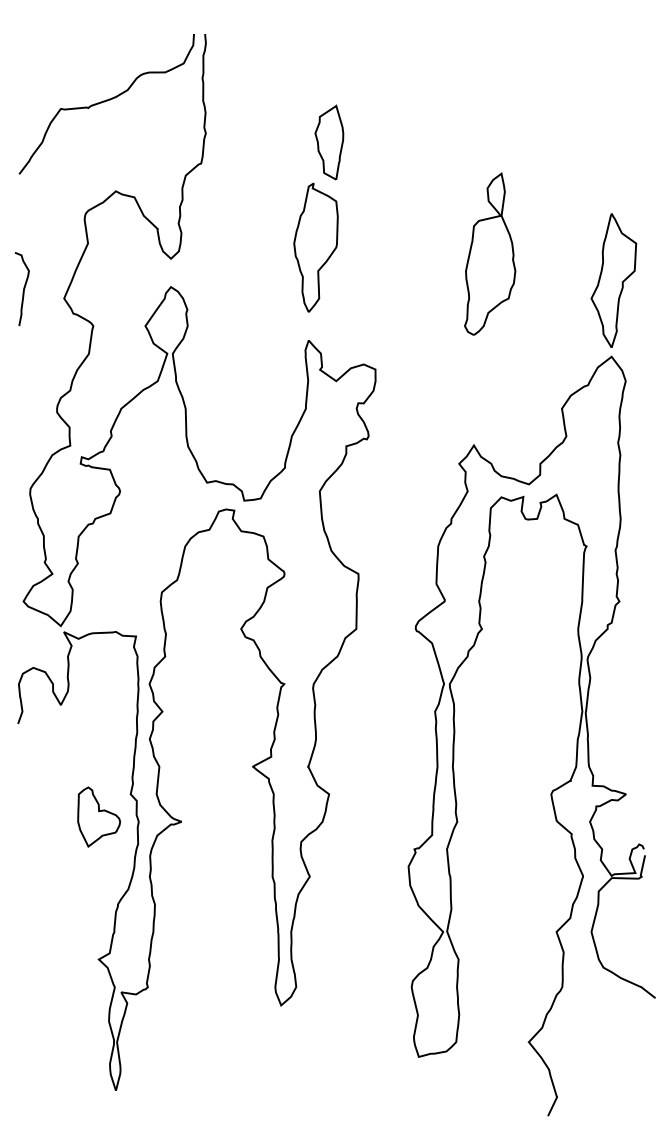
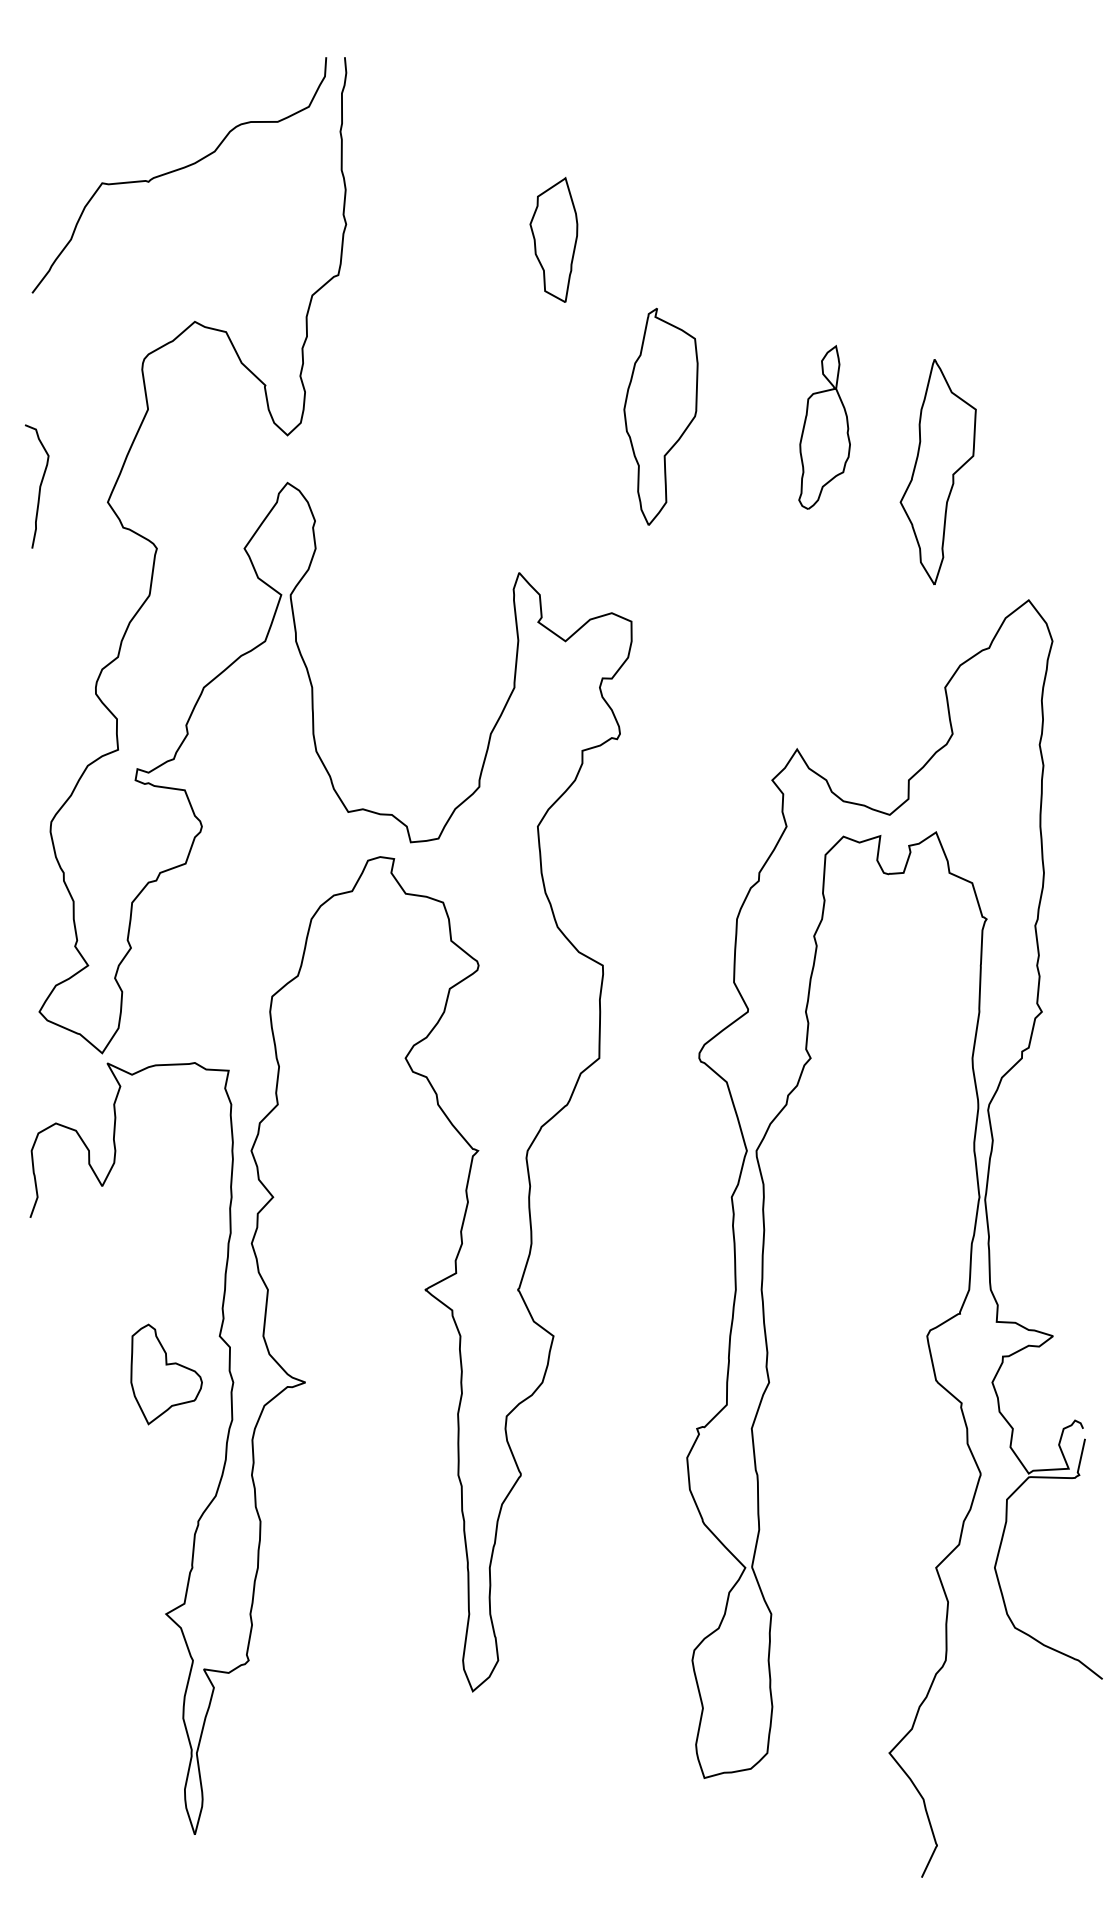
part: (315, 247) -> (660, 416), moved
part: (490, 253) -> (824, 426), size x0.6
part: (613, 280) -> (937, 471), moved

